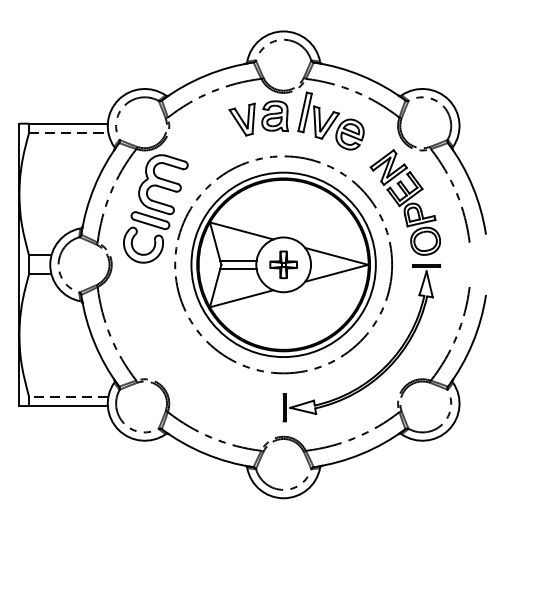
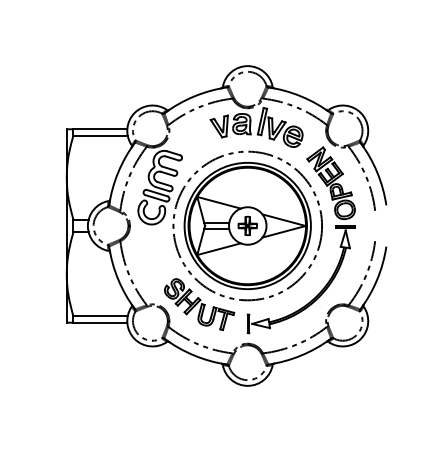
line: (70, 132) -> (101, 135), dashed -> solid
part: (213, 379) -> (199, 304), added
line: (68, 396) -> (100, 316), dashed -> solid

